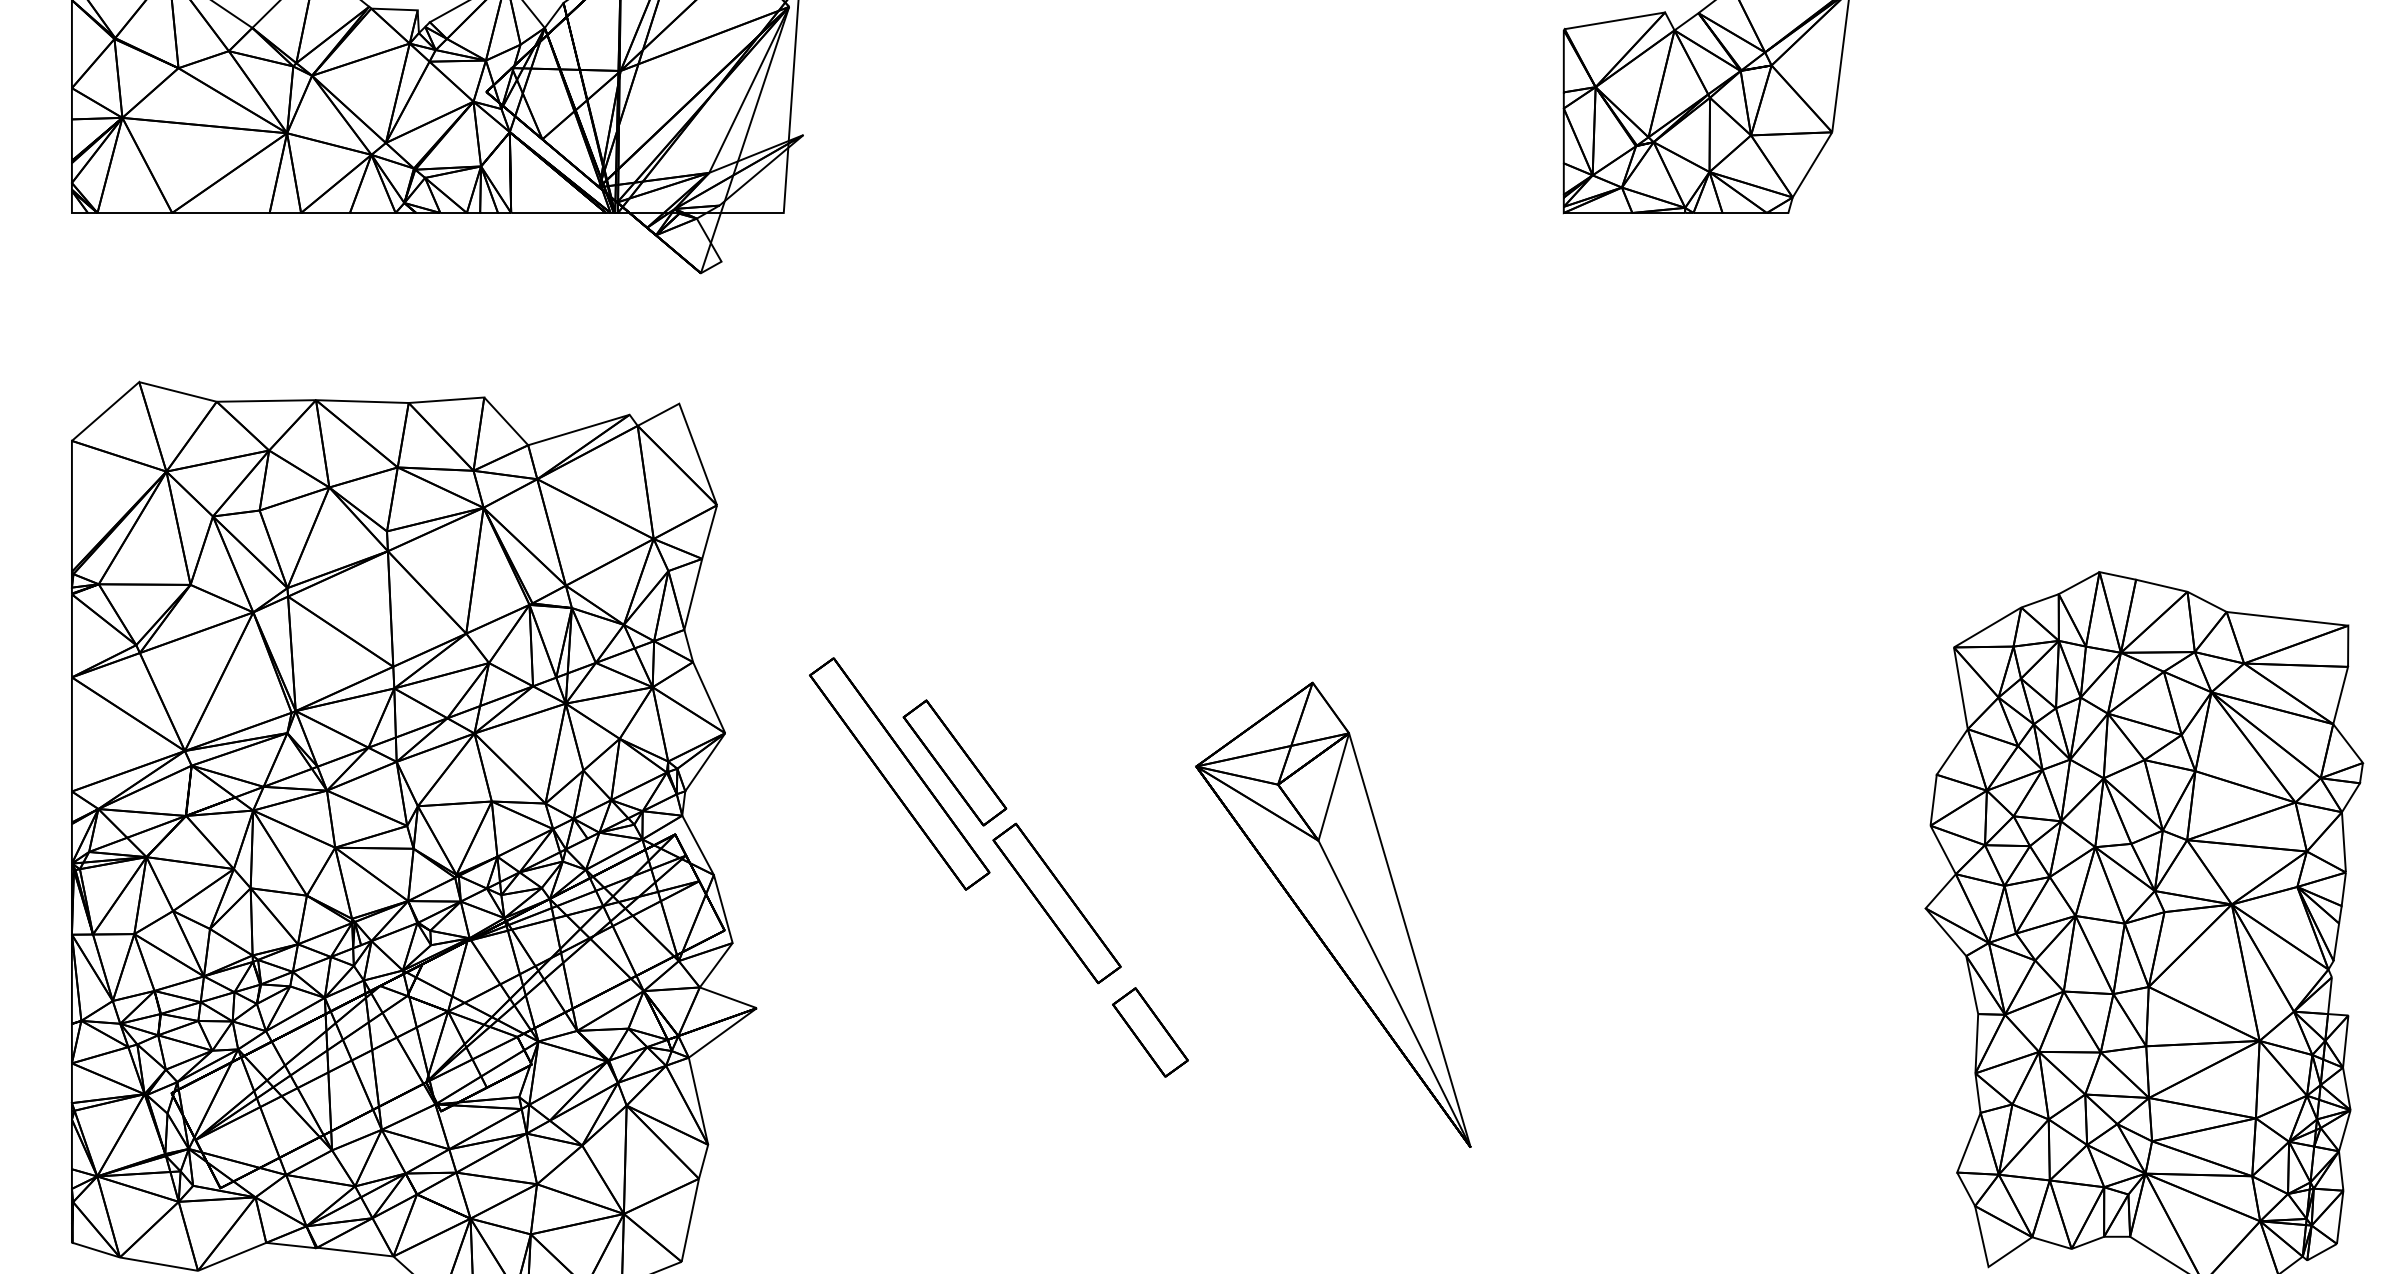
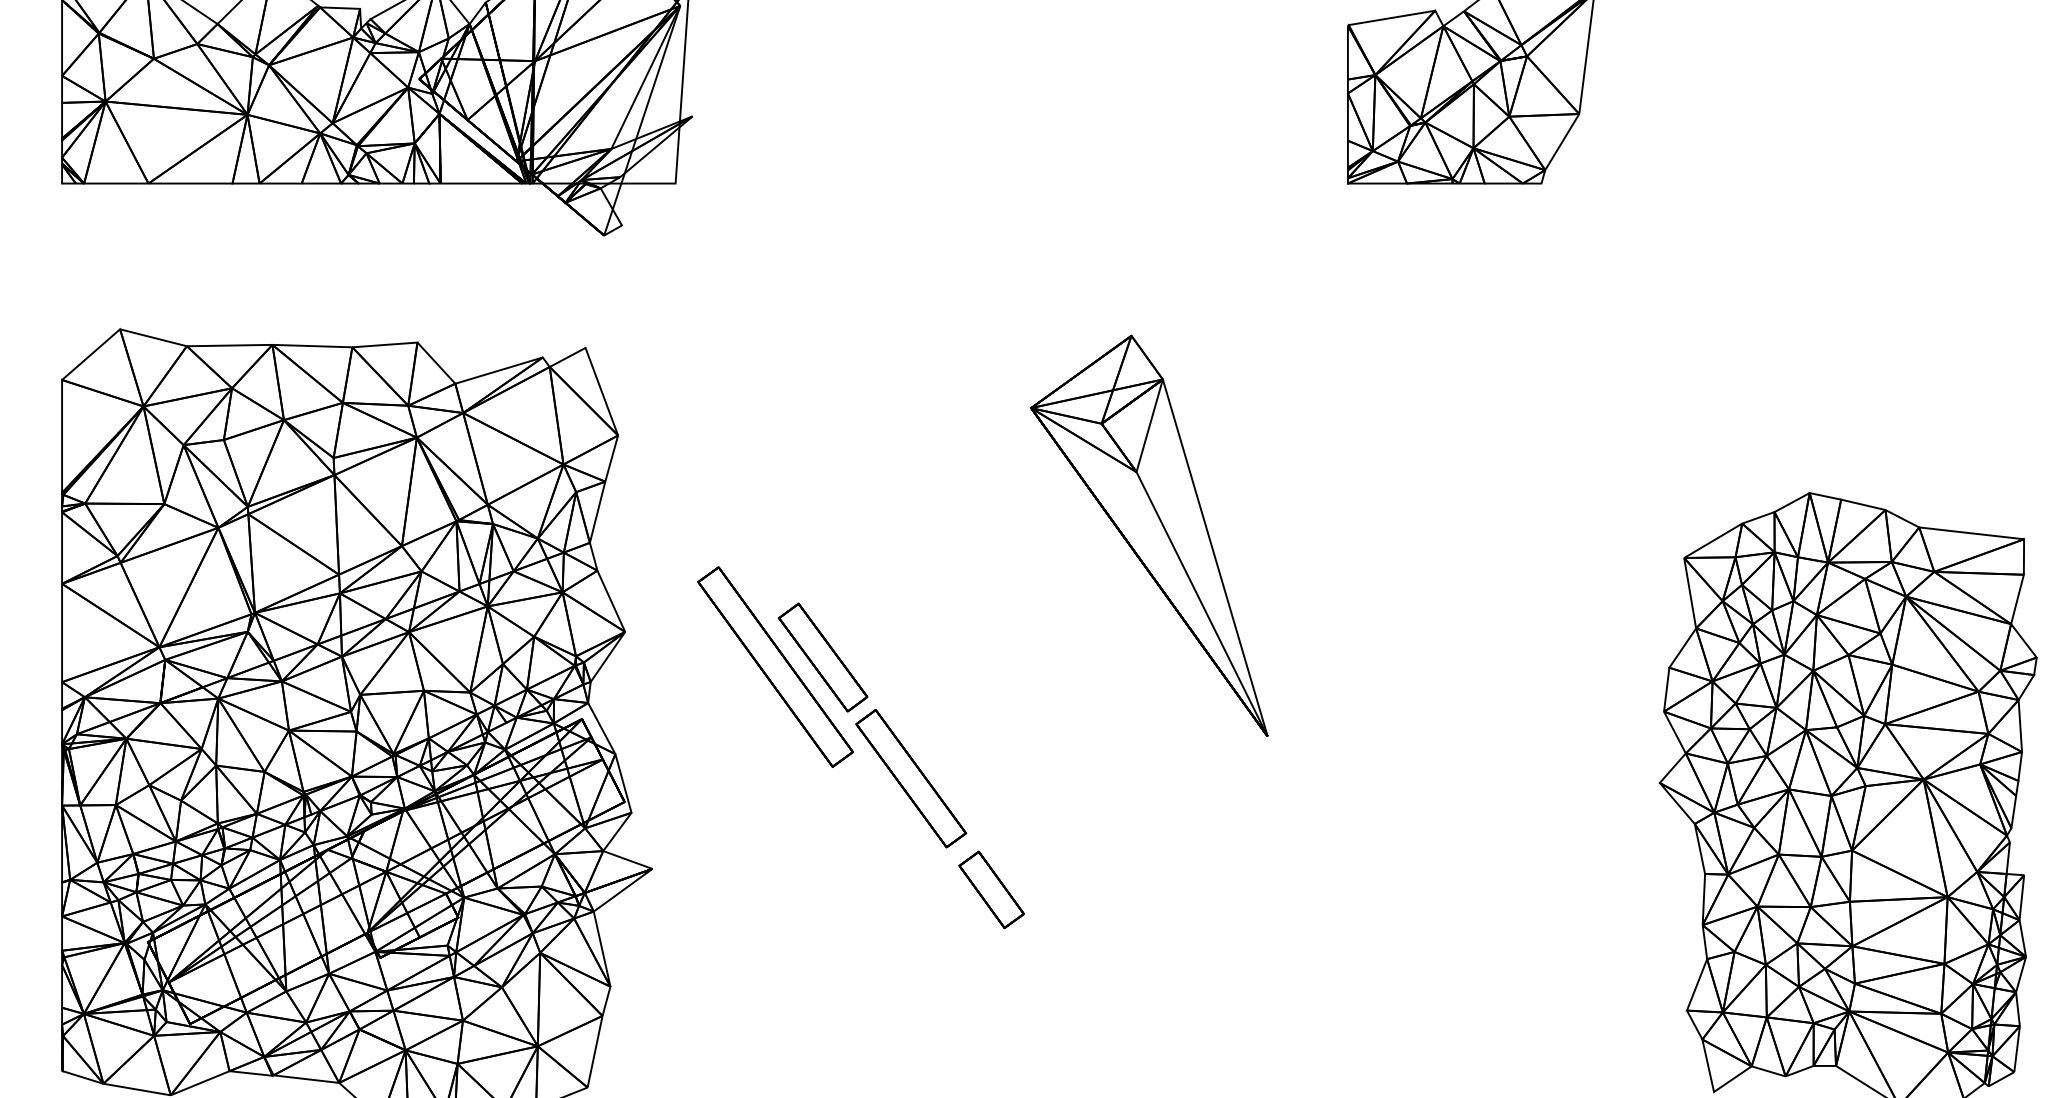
part: (1333, 914) -> (1149, 535), moved

